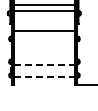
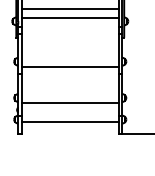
line: (43, 31) -> (68, 67), moved
line: (44, 65) -> (70, 103), dashed -> solid
line: (44, 77) -> (70, 122), dashed -> solid

